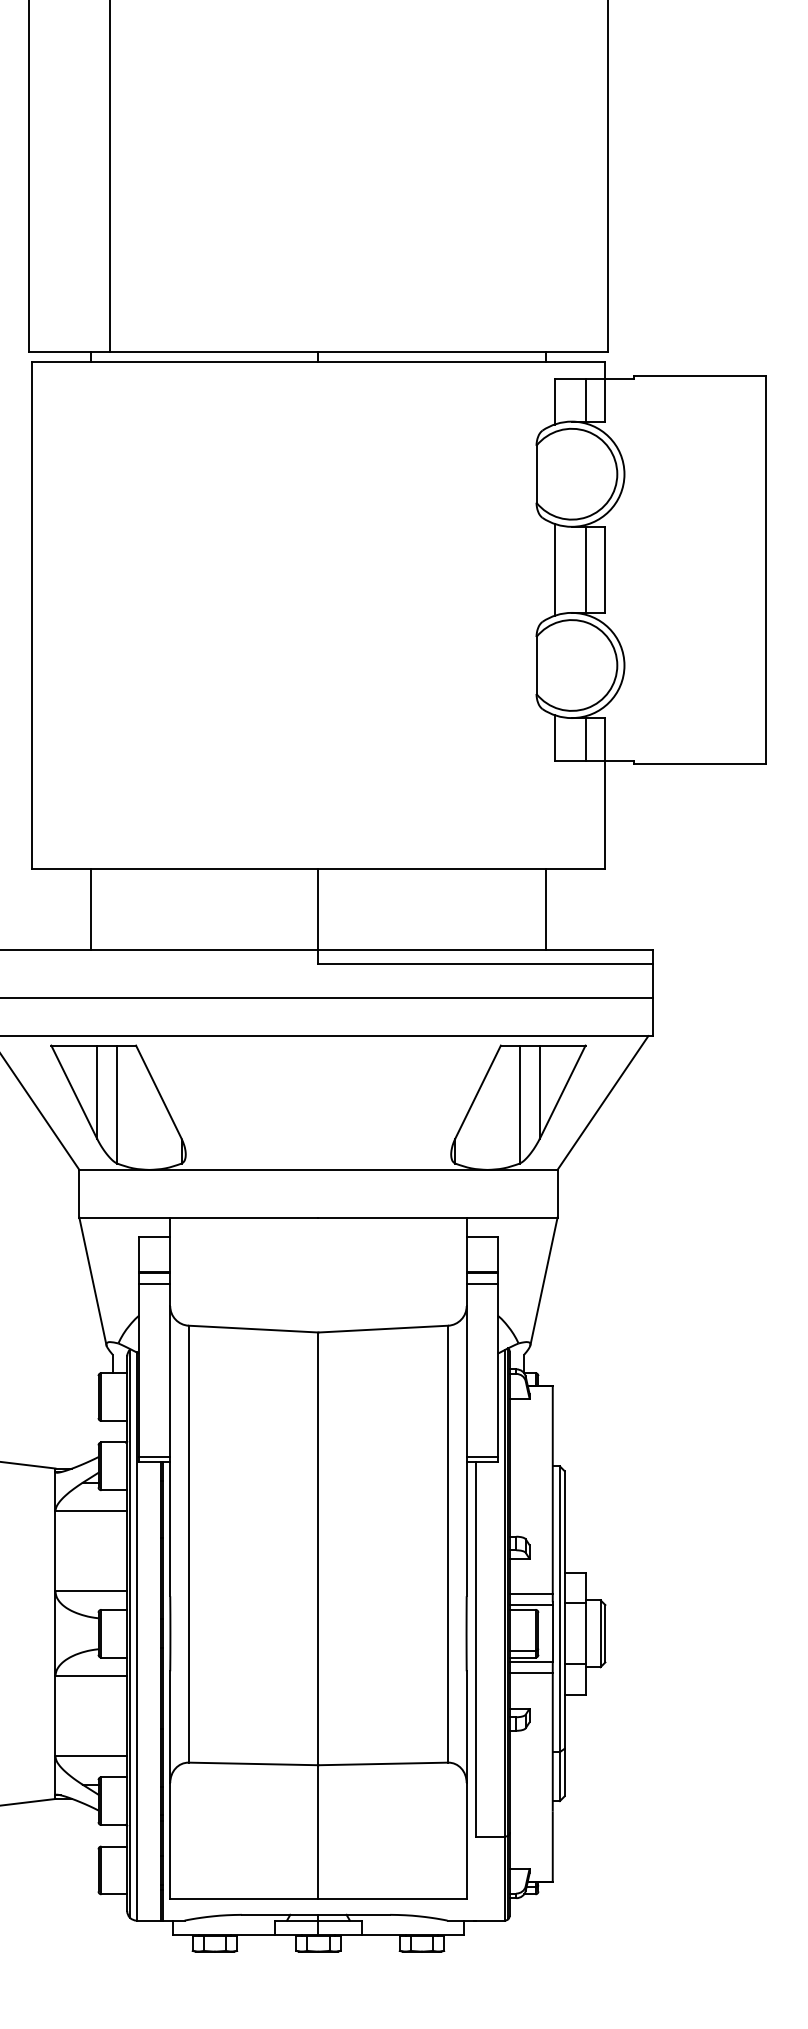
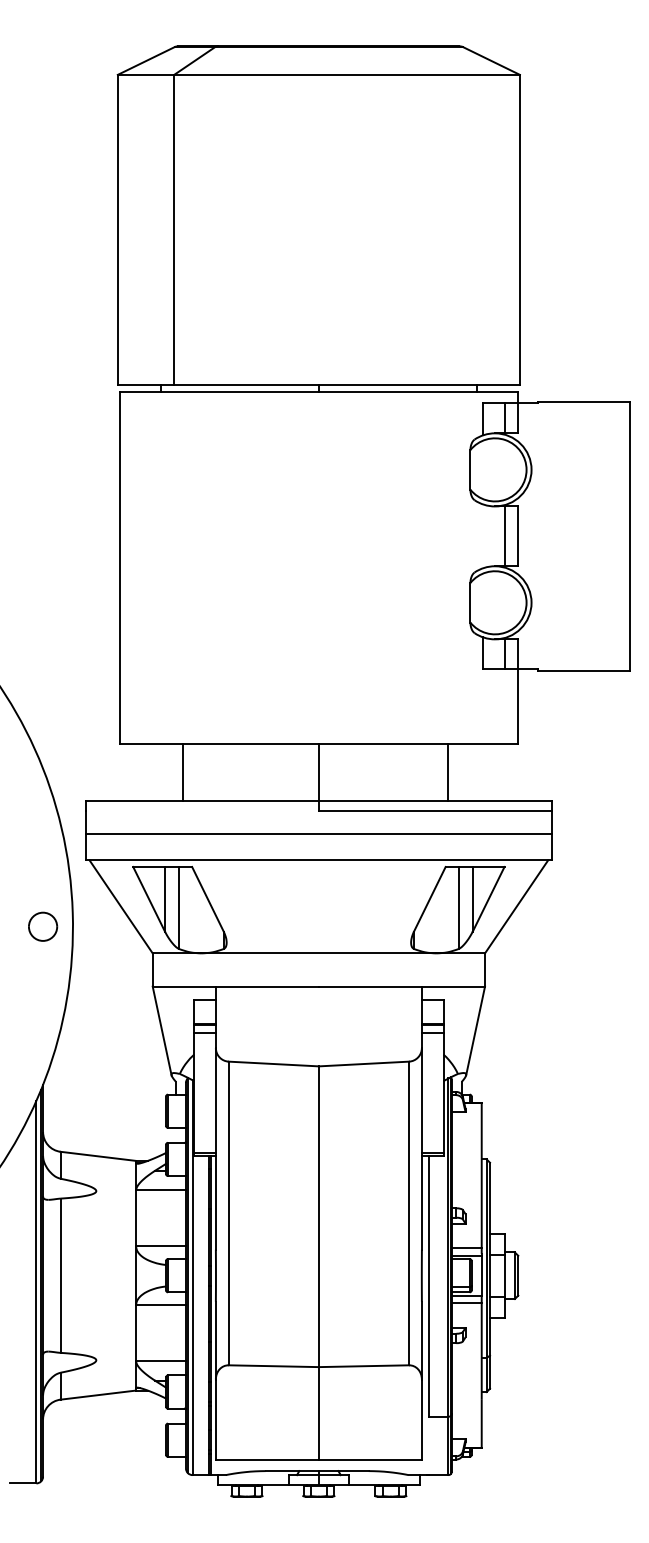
line: (555, 570) -> (483, 536), removed
line: (90, 909) -> (183, 772), moved
line: (546, 909) -> (448, 772), moved

